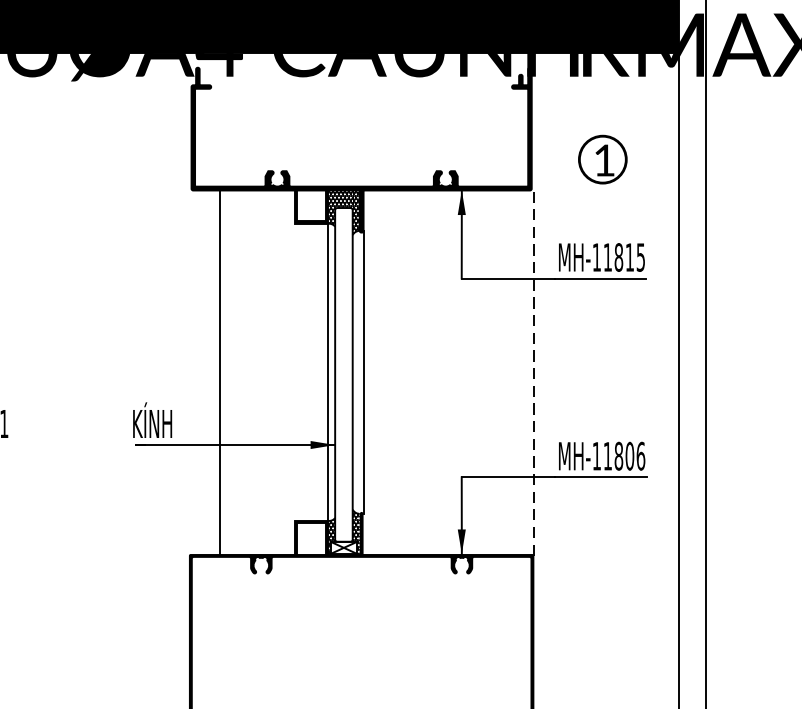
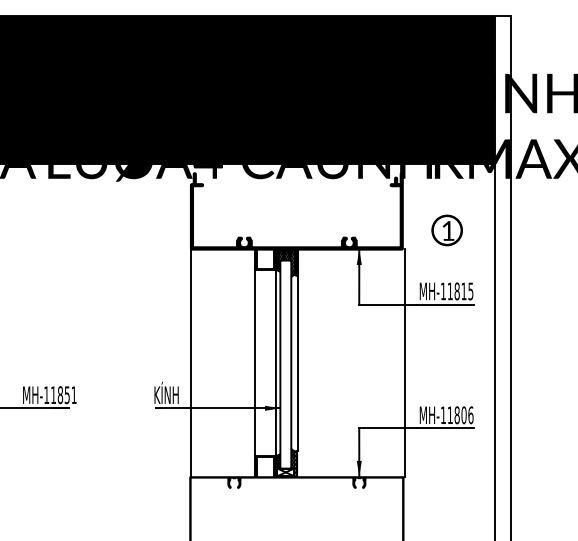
line: (295, 368) -> (255, 360), added
line: (219, 371) -> (190, 362), moved
line: (534, 371) -> (404, 362), dashed -> solid

